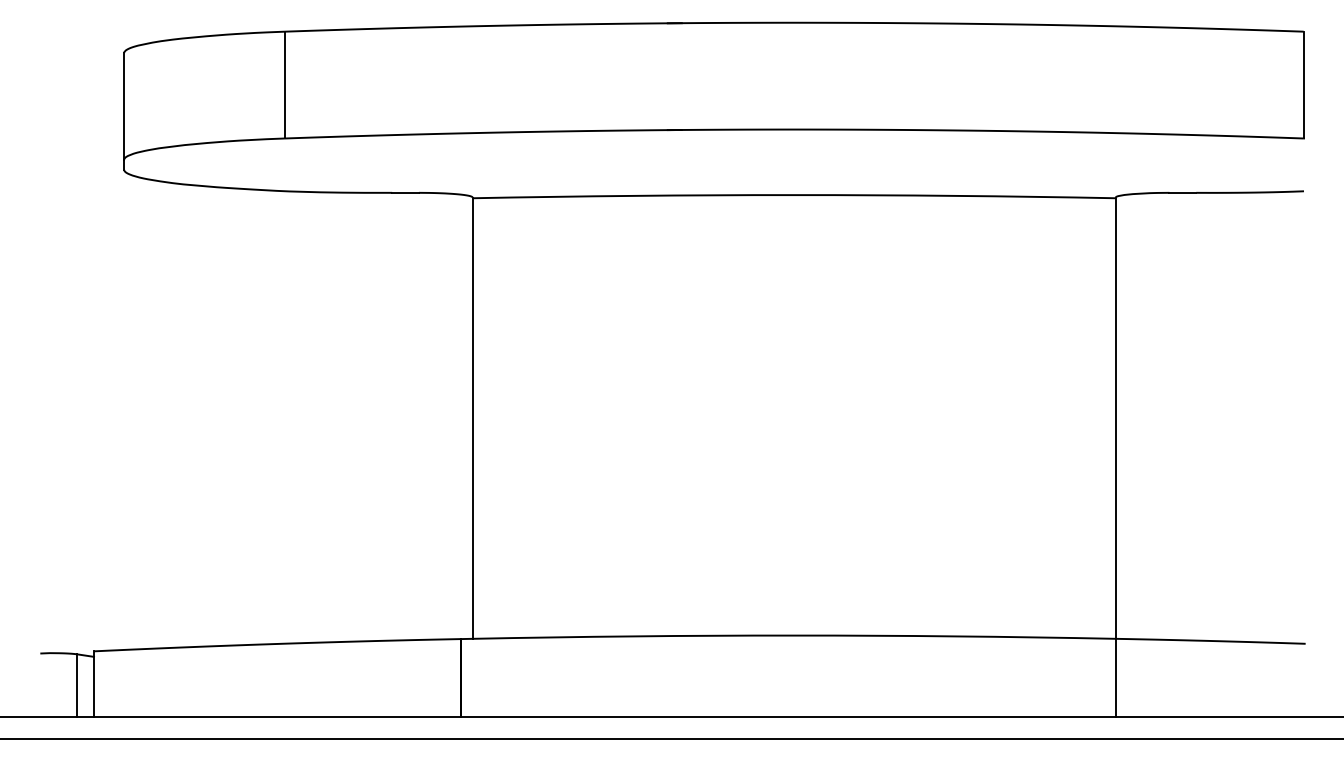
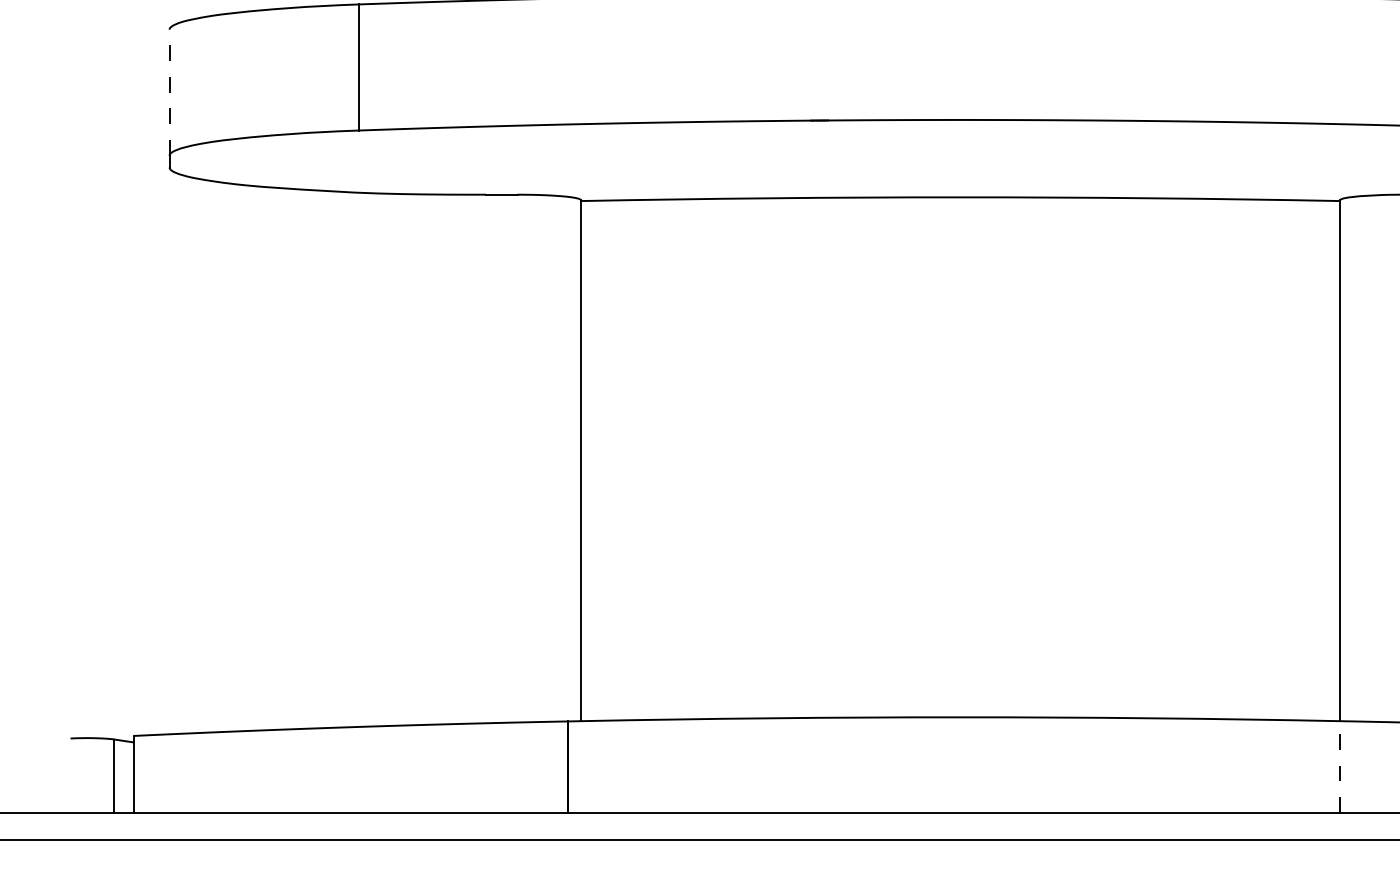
line: (124, 106) -> (169, 92), solid -> dashed
line: (1115, 677) -> (1339, 766), solid -> dashed

